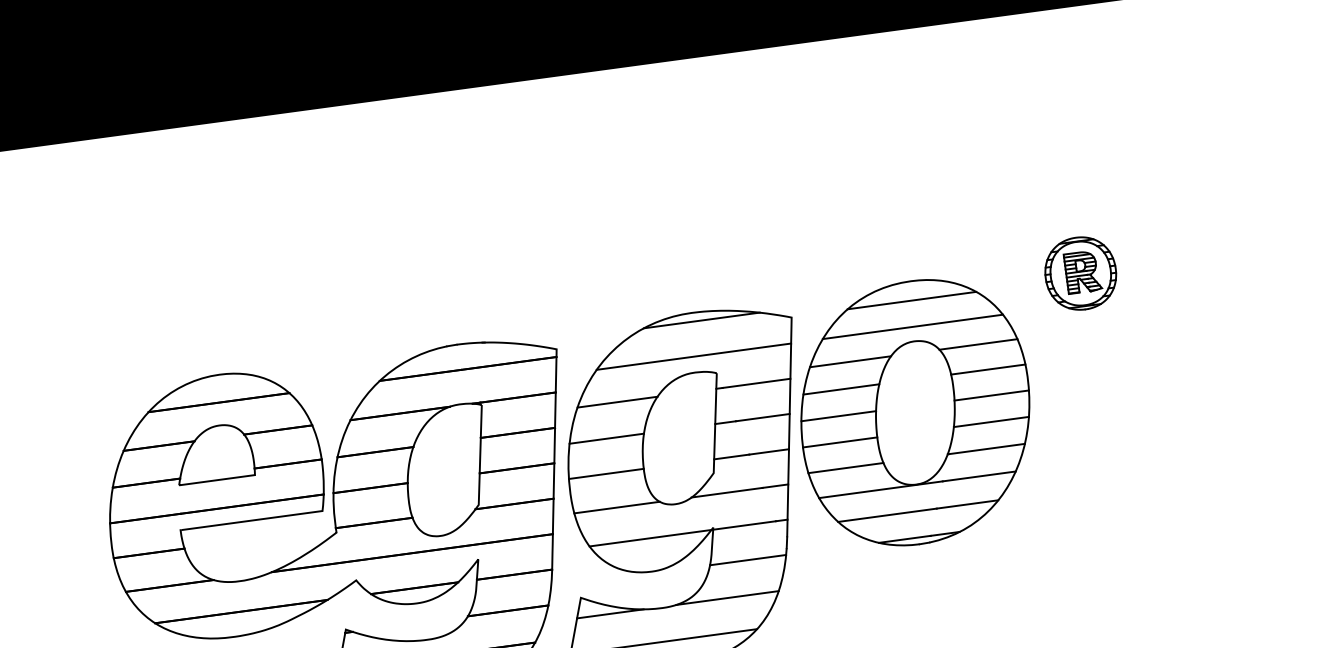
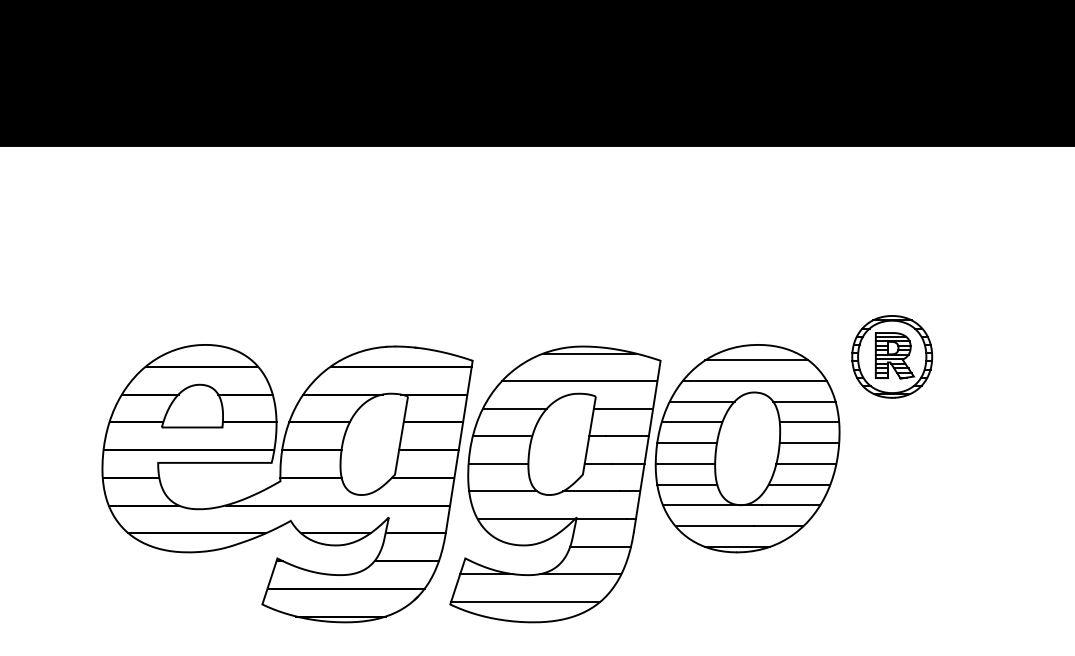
part: (1080, 273) -> (892, 356), size x1.43

